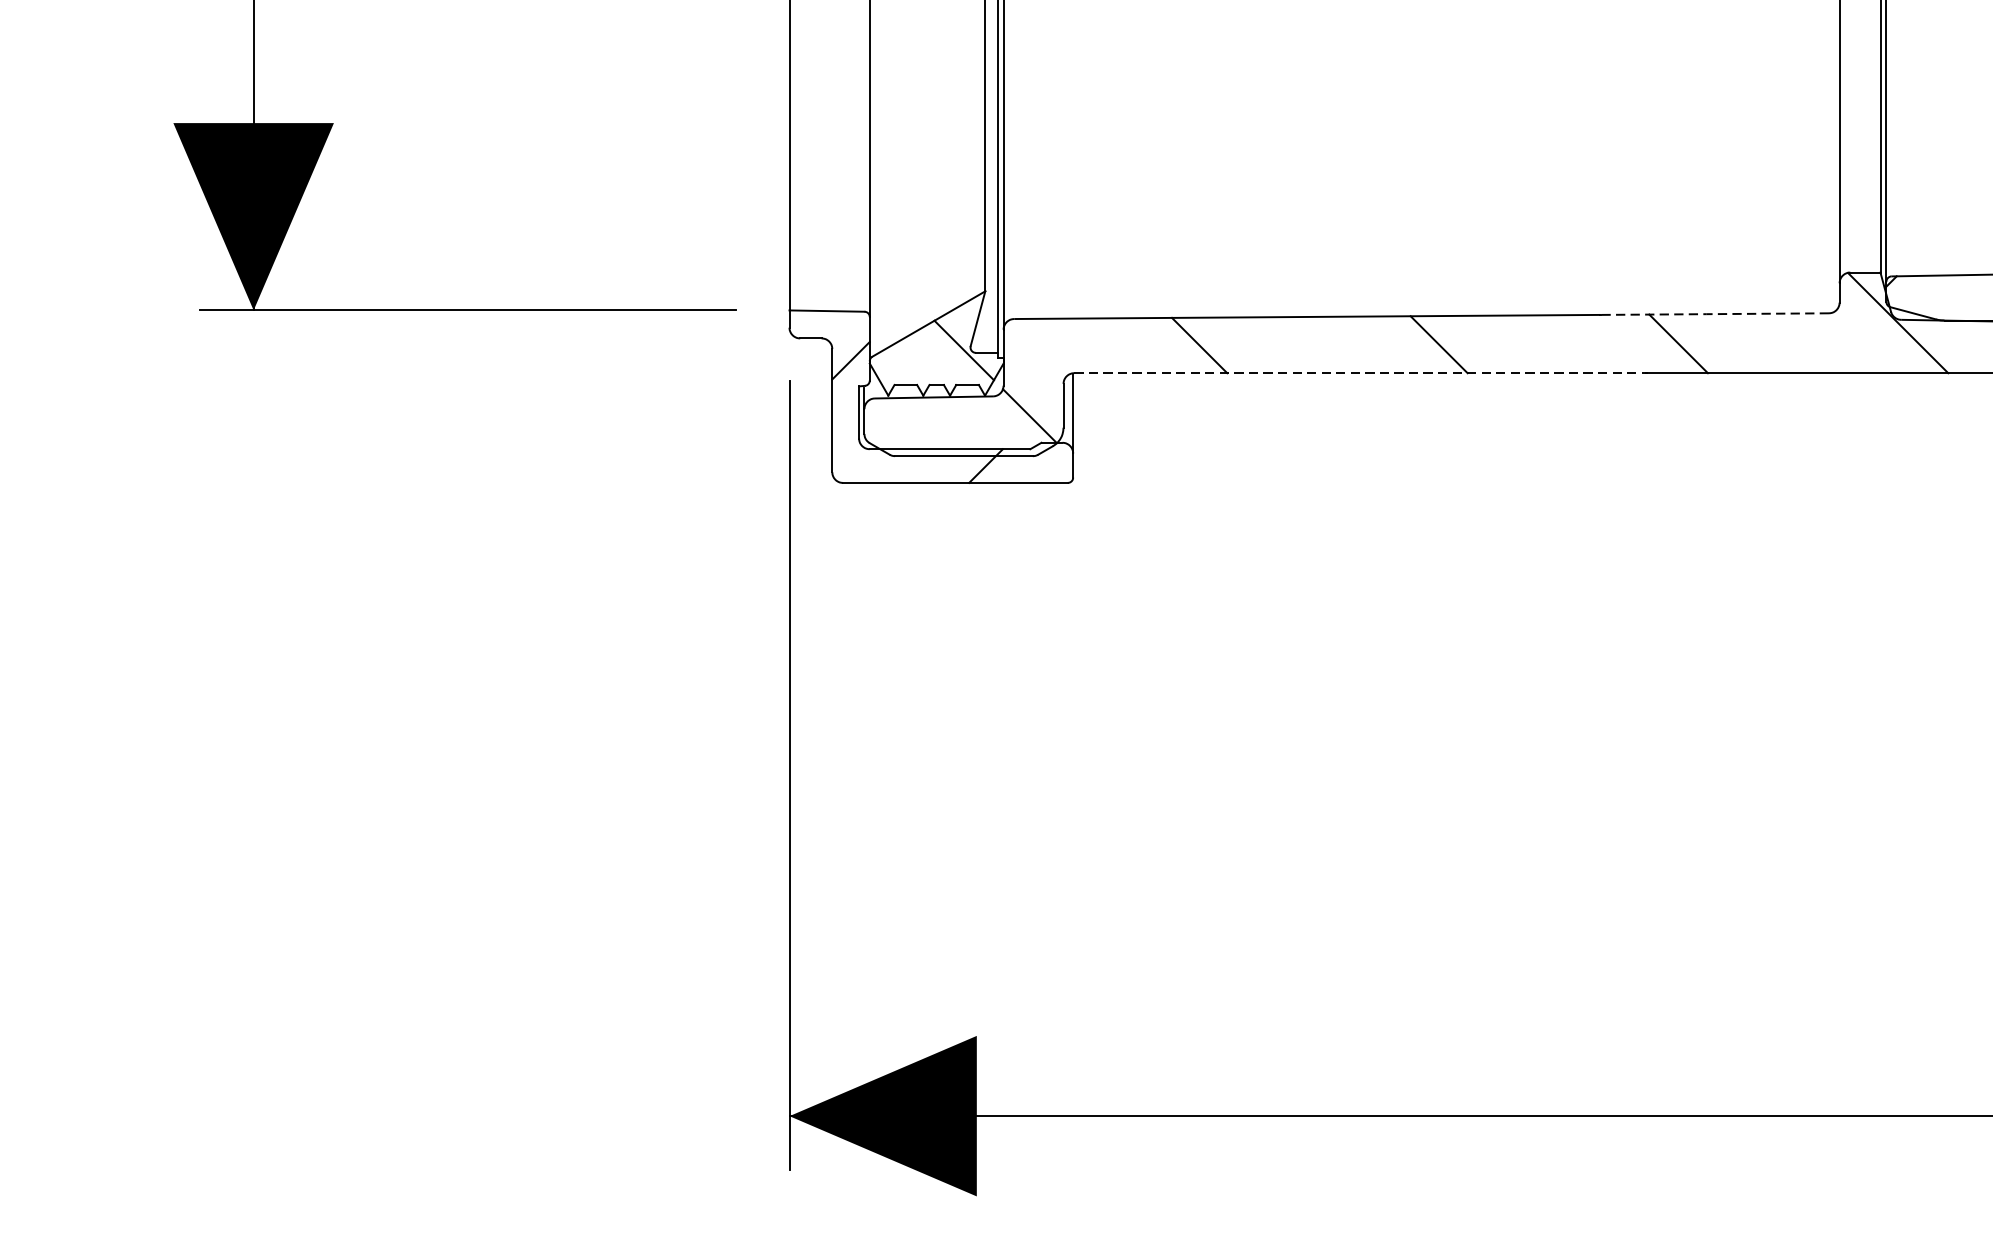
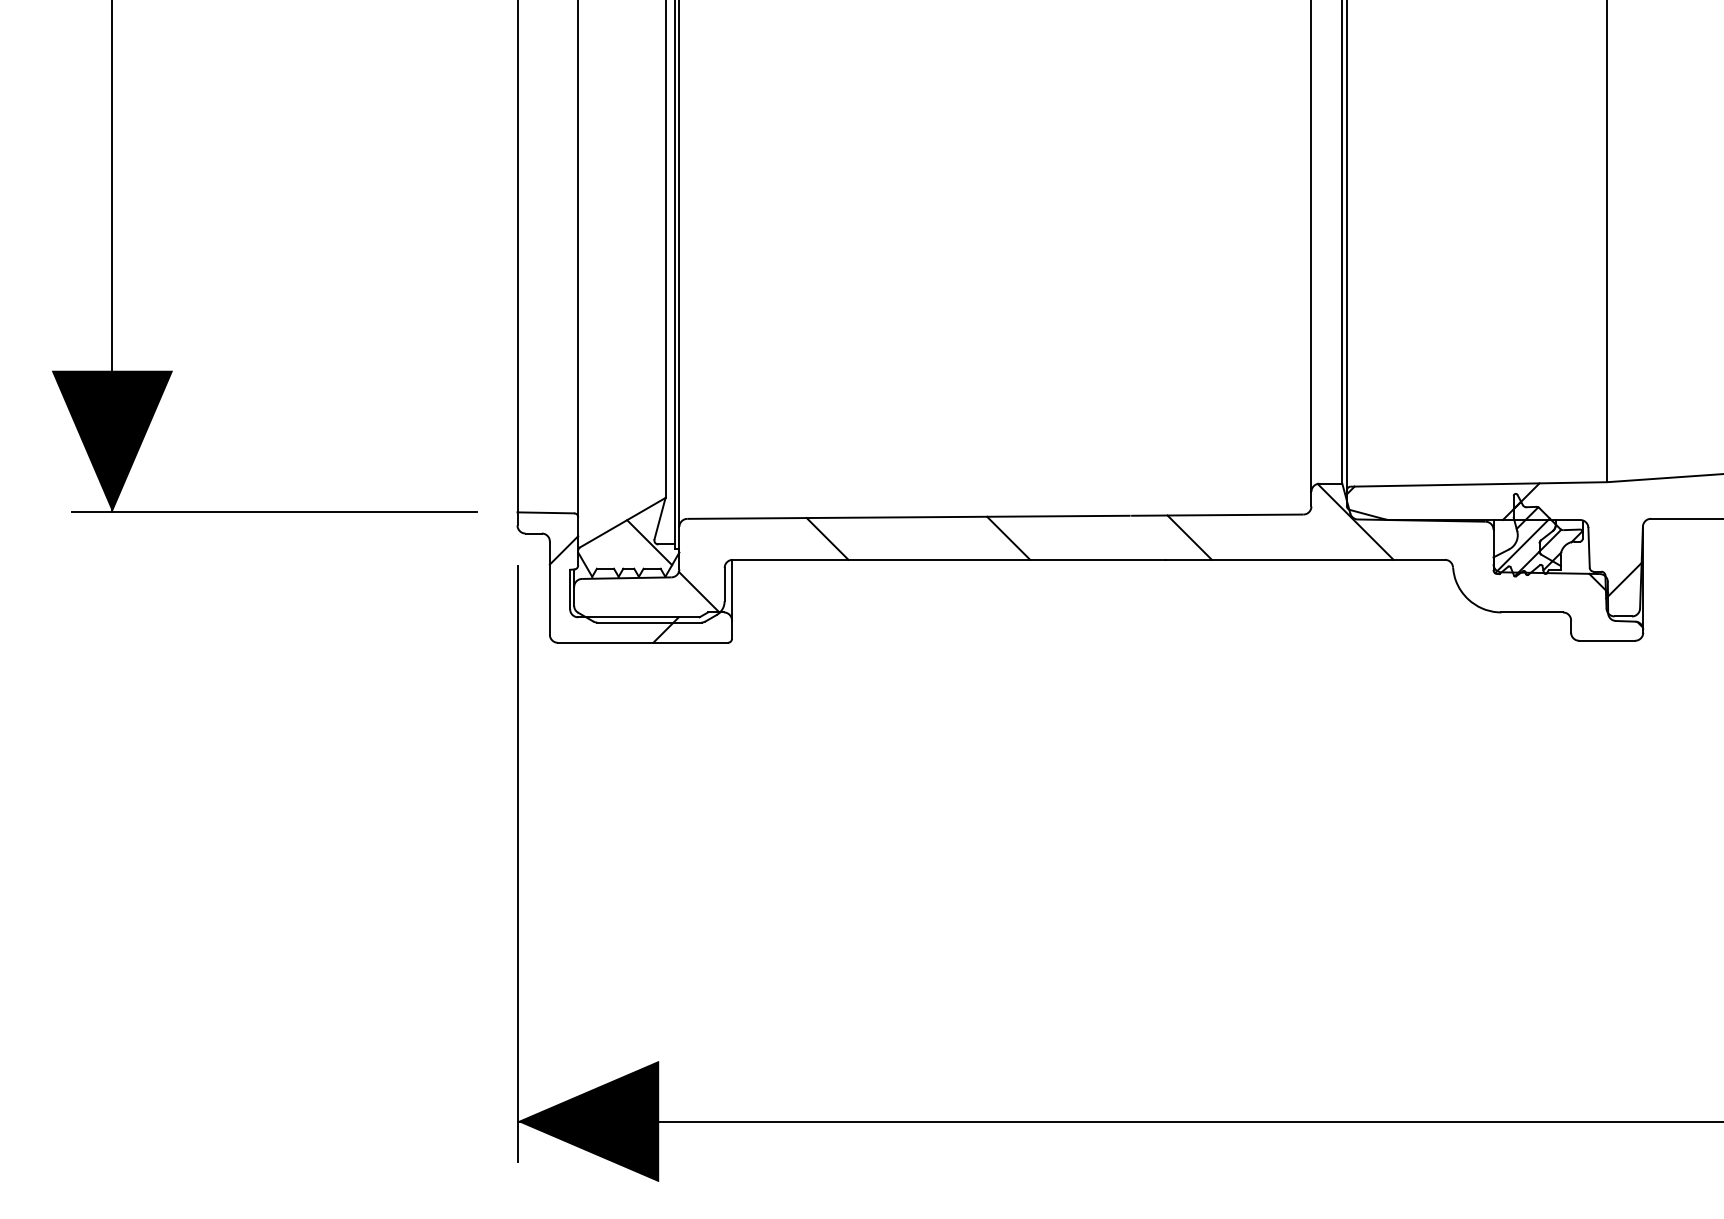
line: (1714, 314) -> (1216, 515), dashed -> solid
line: (1360, 372) -> (949, 559), dashed -> solid

